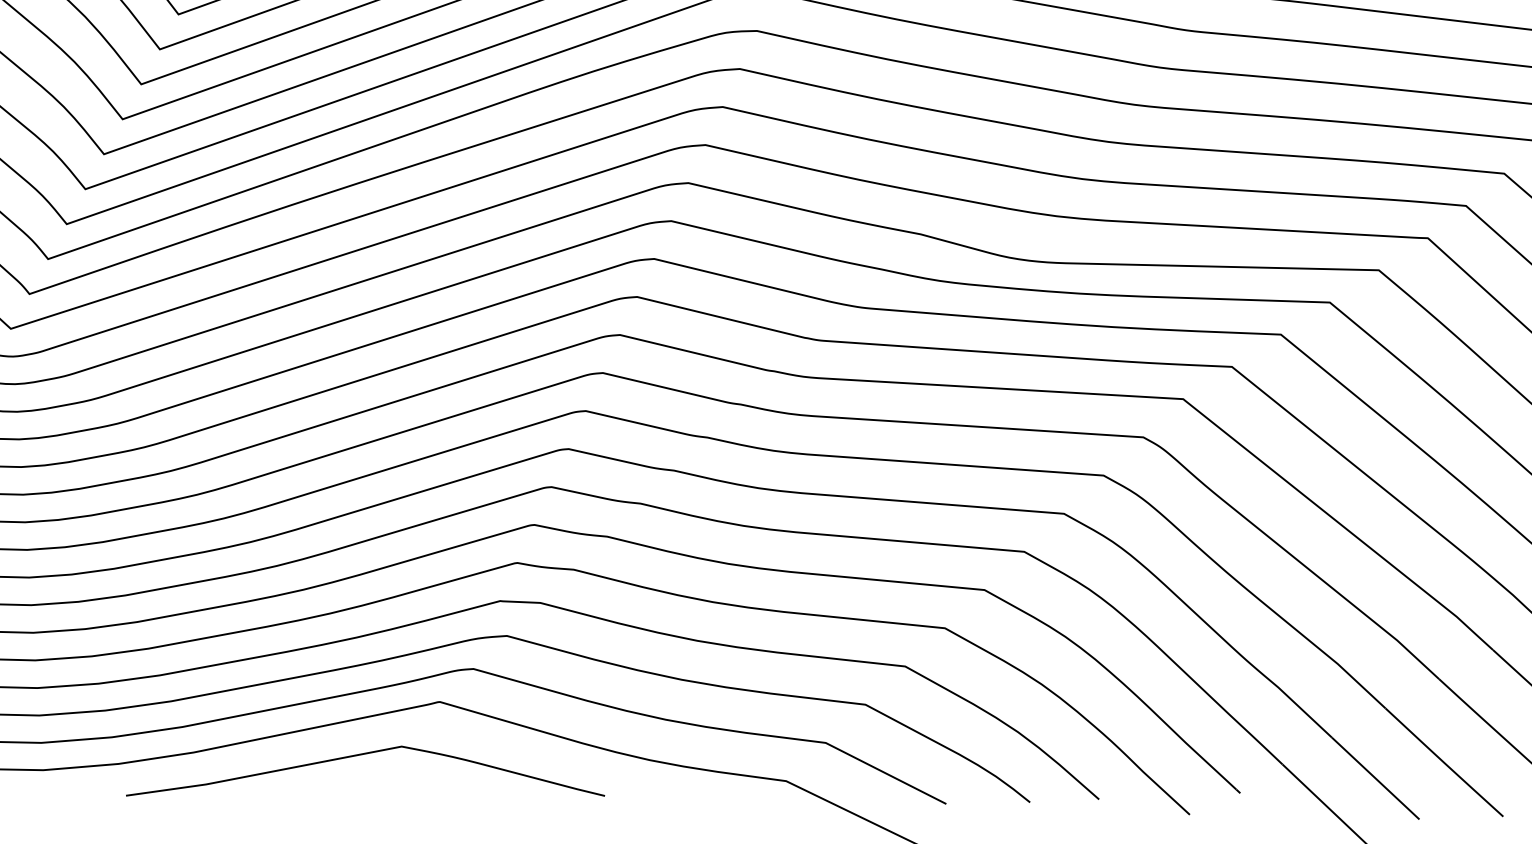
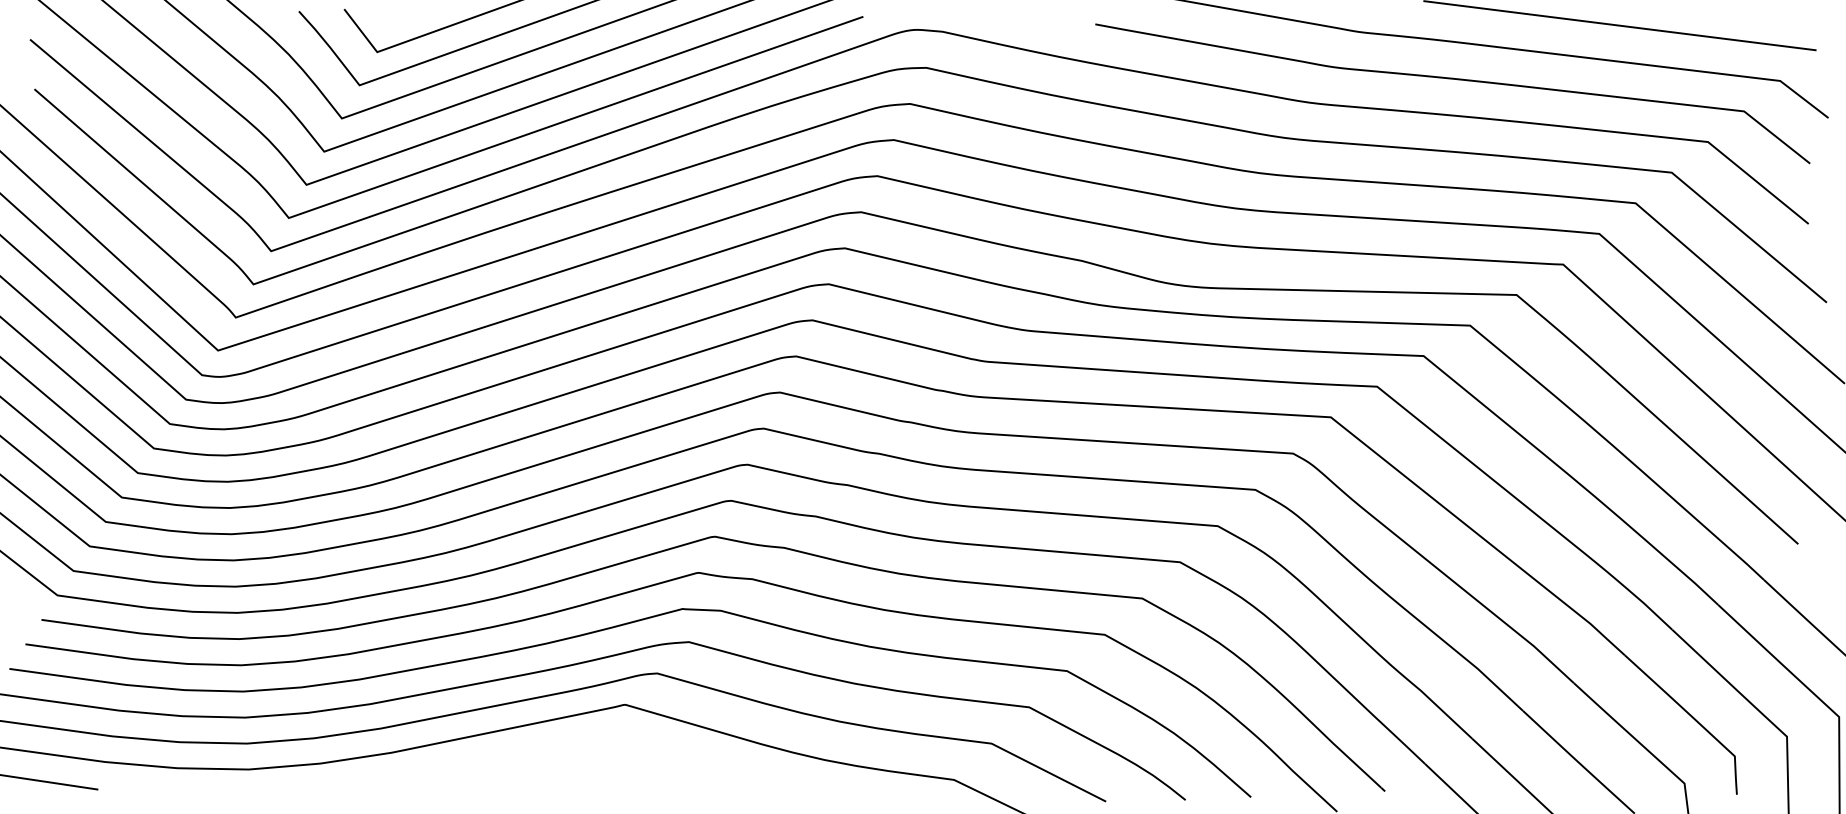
curve: (363, 755) -> (552, 755), removed

